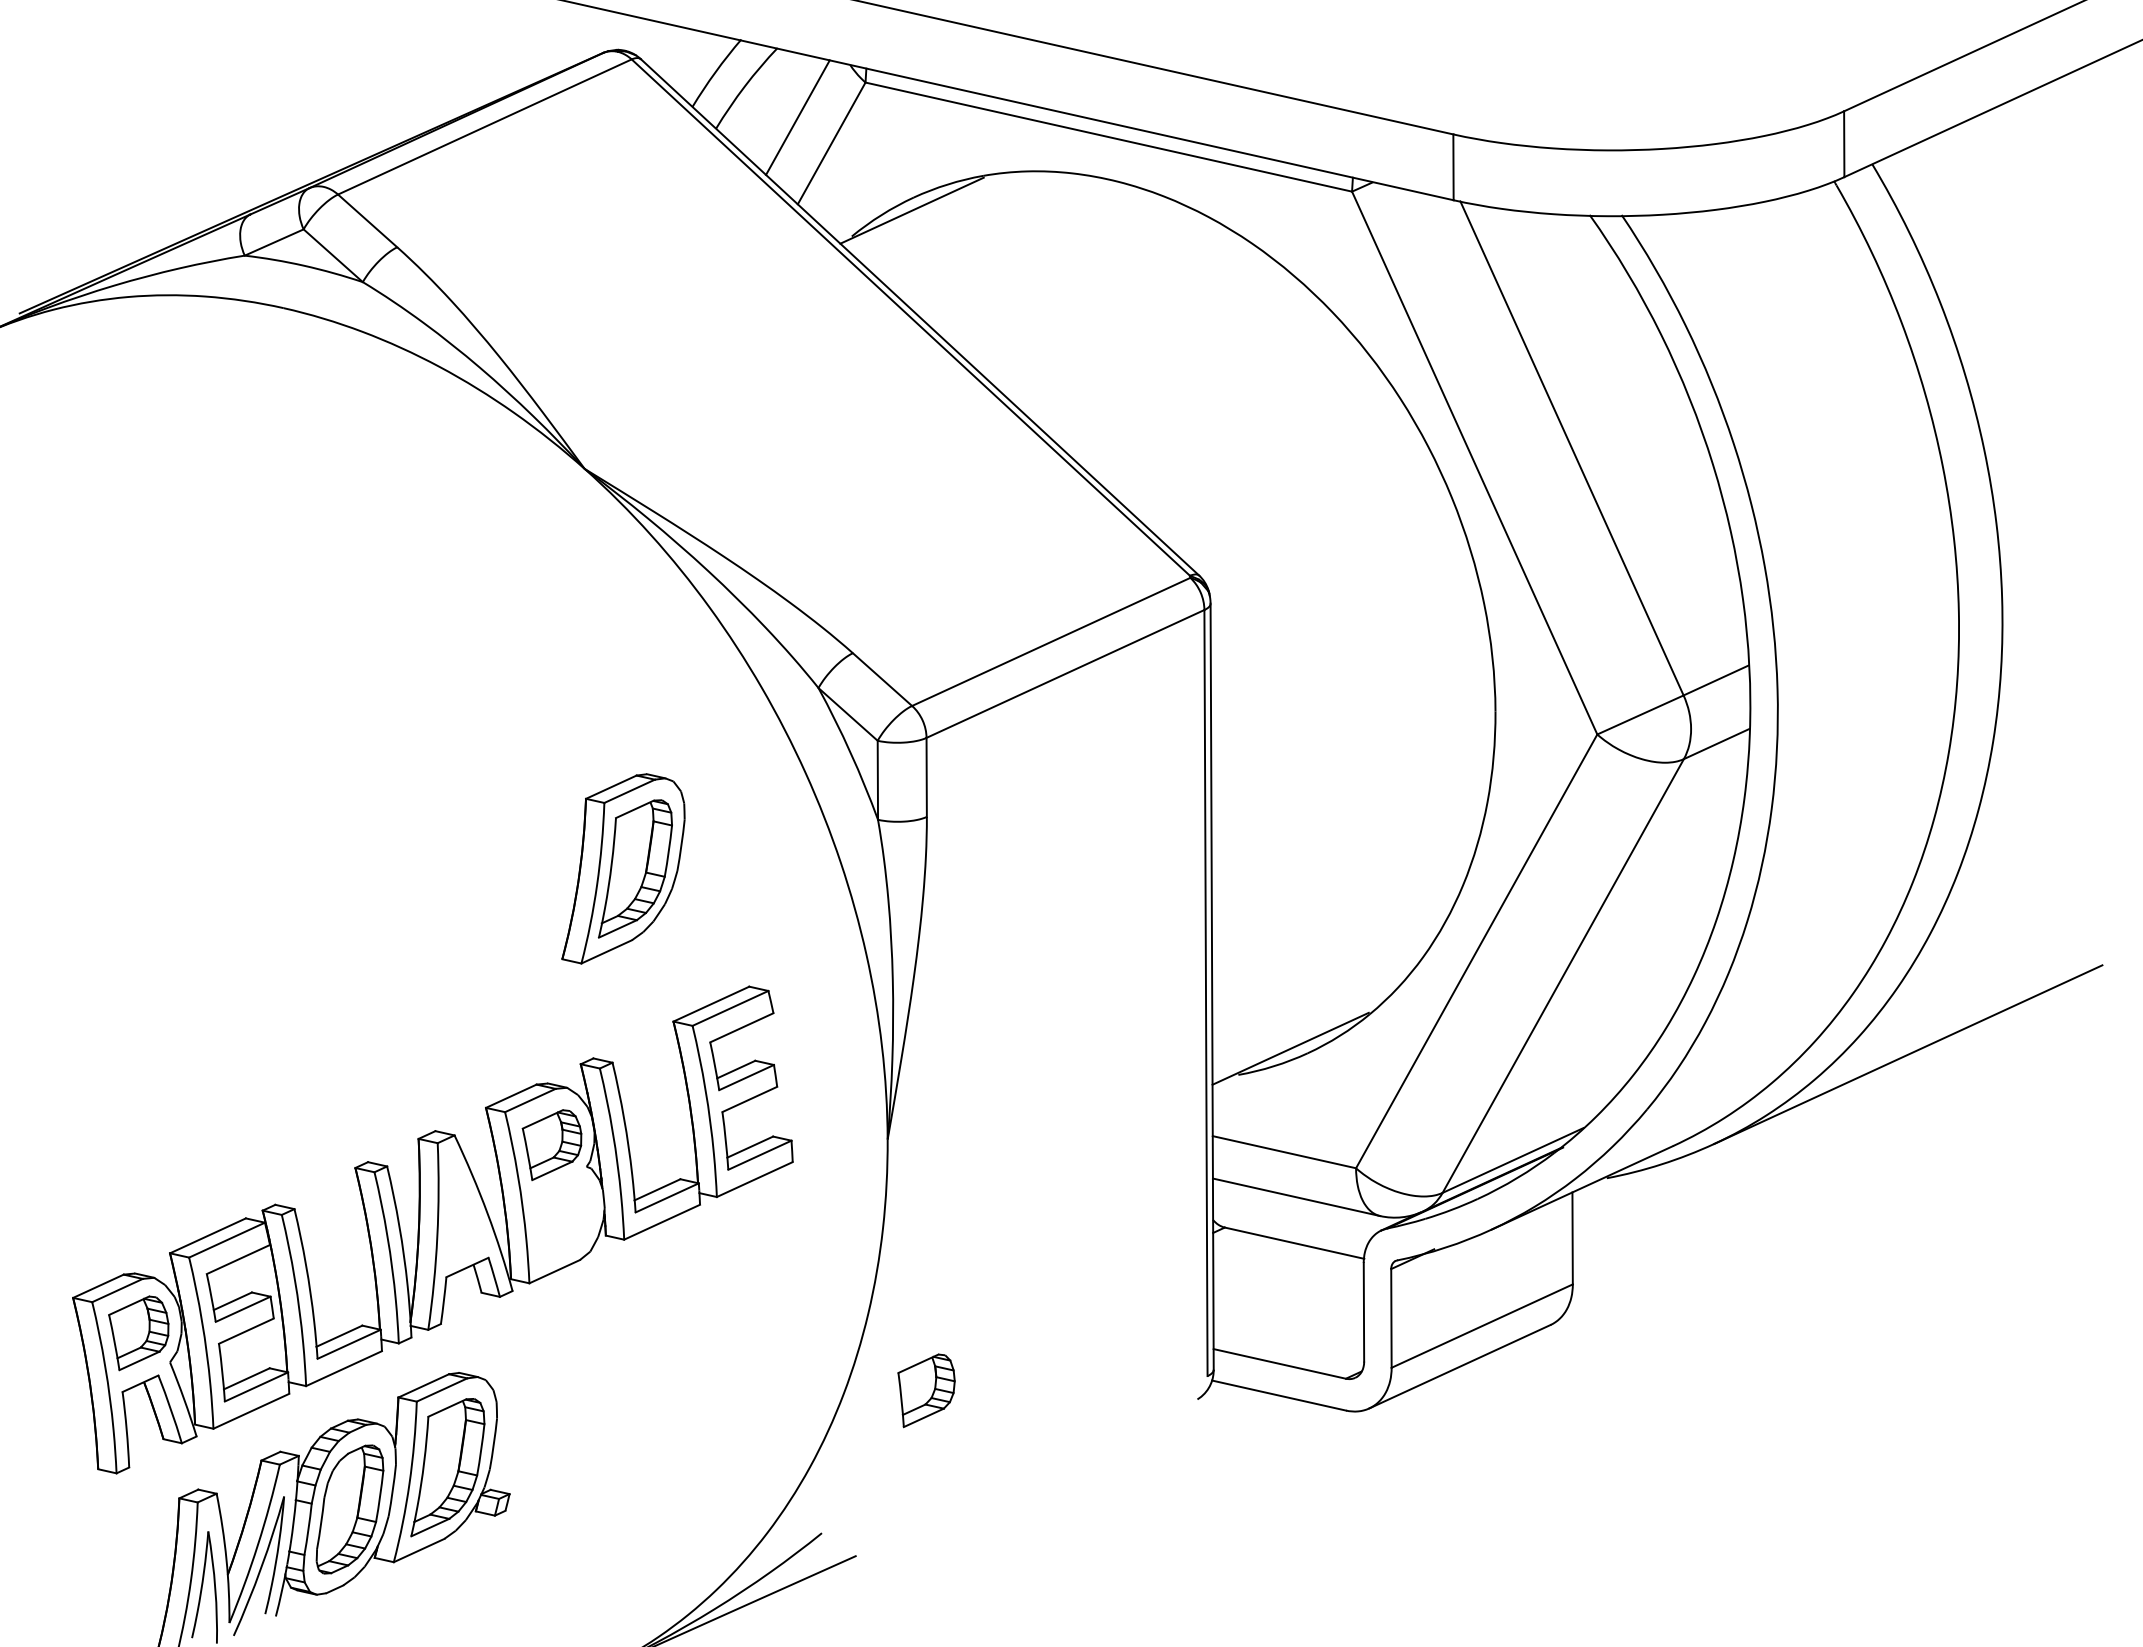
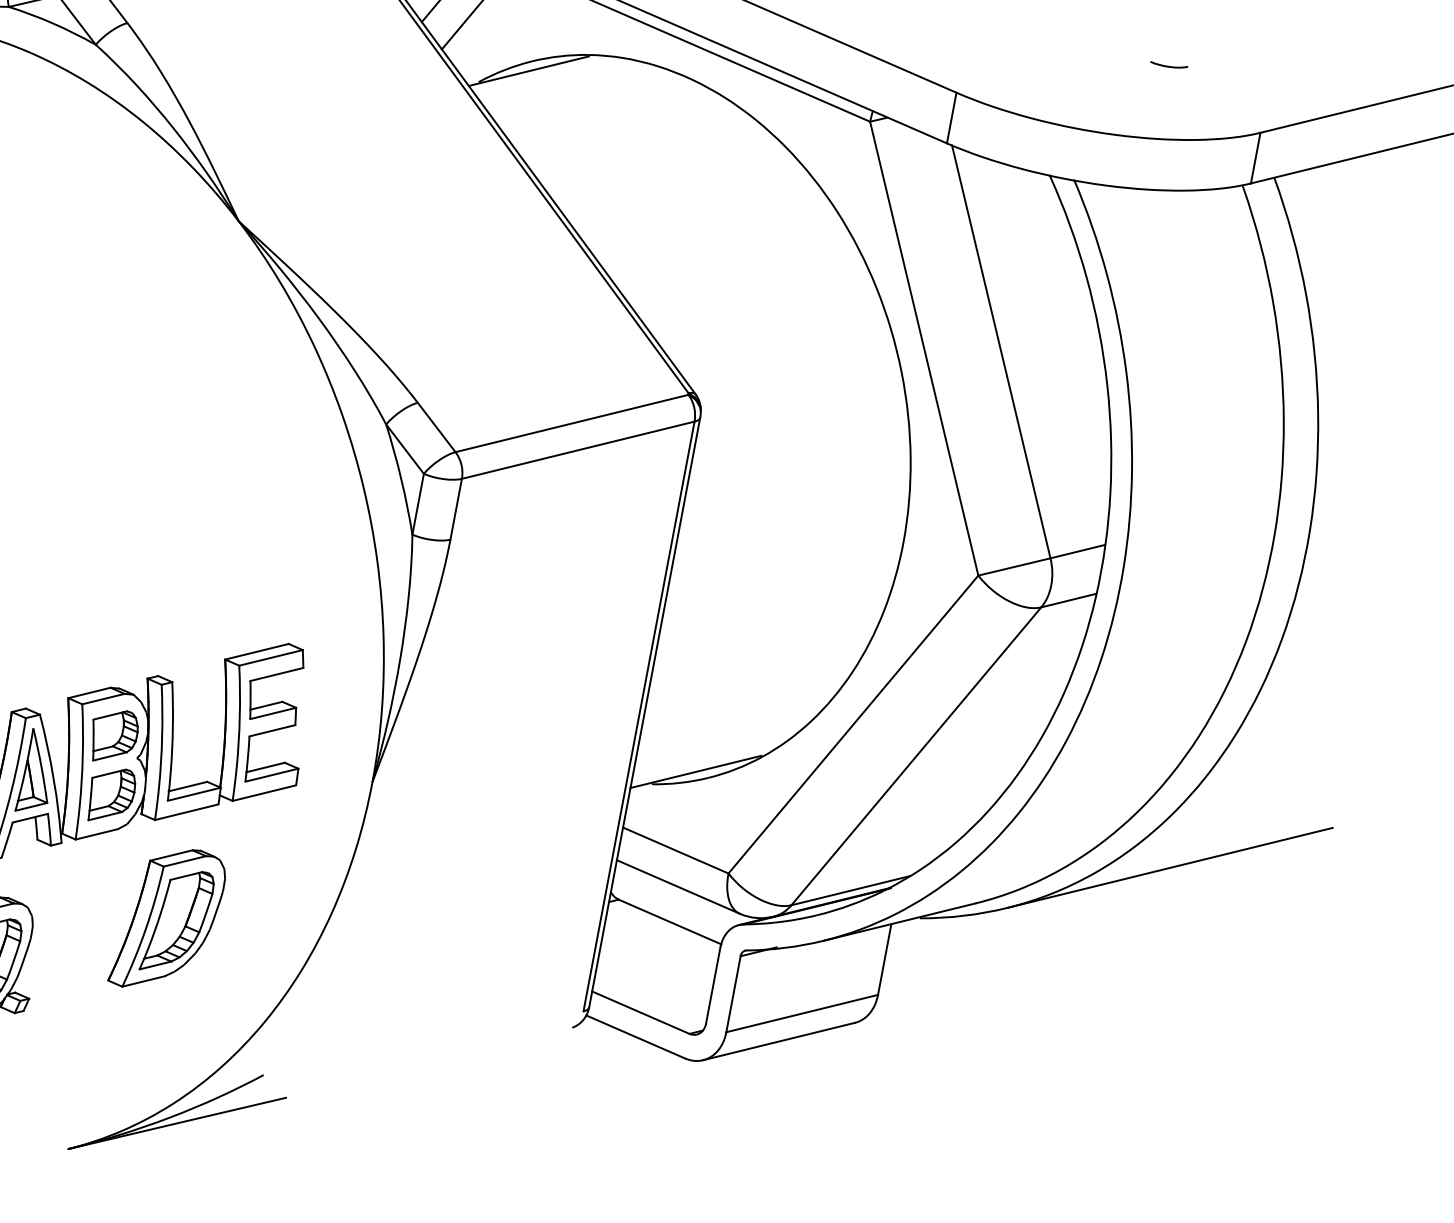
curve: (1713, 49) -> (1169, 65), added
part: (623, 868) -> (168, 919), moved
part: (465, 1208) -> (37, 772), added
part: (926, 1390) -> (111, 795), moved

